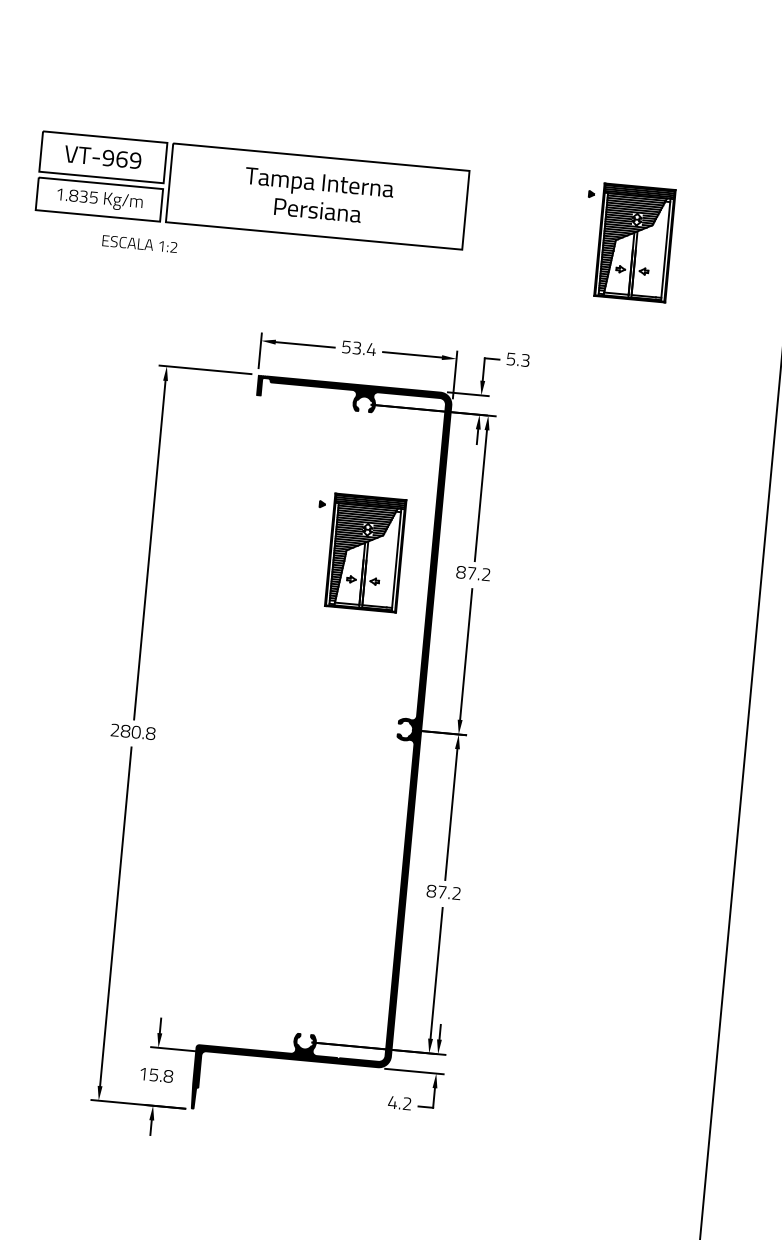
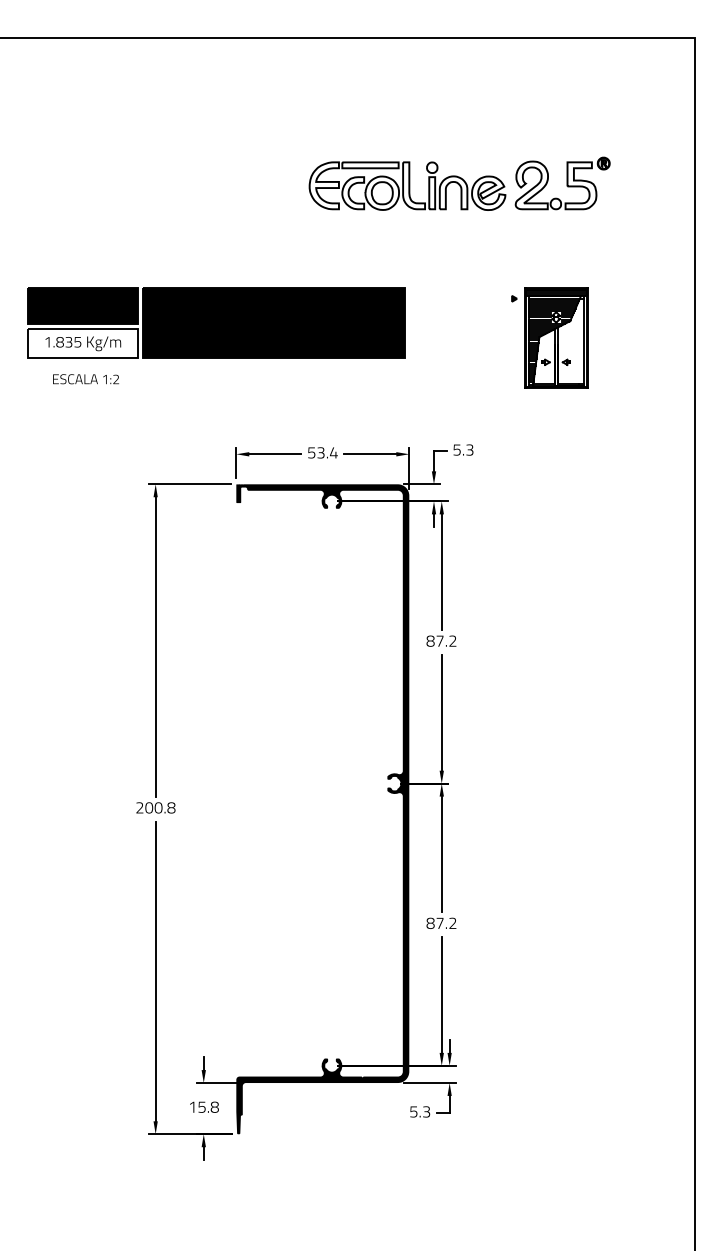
part: (541, 58) -> (459, 183), added
fill: (102, 156) -> (82, 305), added
fill: (318, 195) -> (274, 322), added
text: (139, 244) -> (85, 379), moved
part: (358, 551) -> (338, 631), removed
text: (126, 730) -> (149, 807), 280.8 -> 200.8
text: (399, 1102) -> (419, 1111), 4.2 -> 5.3

